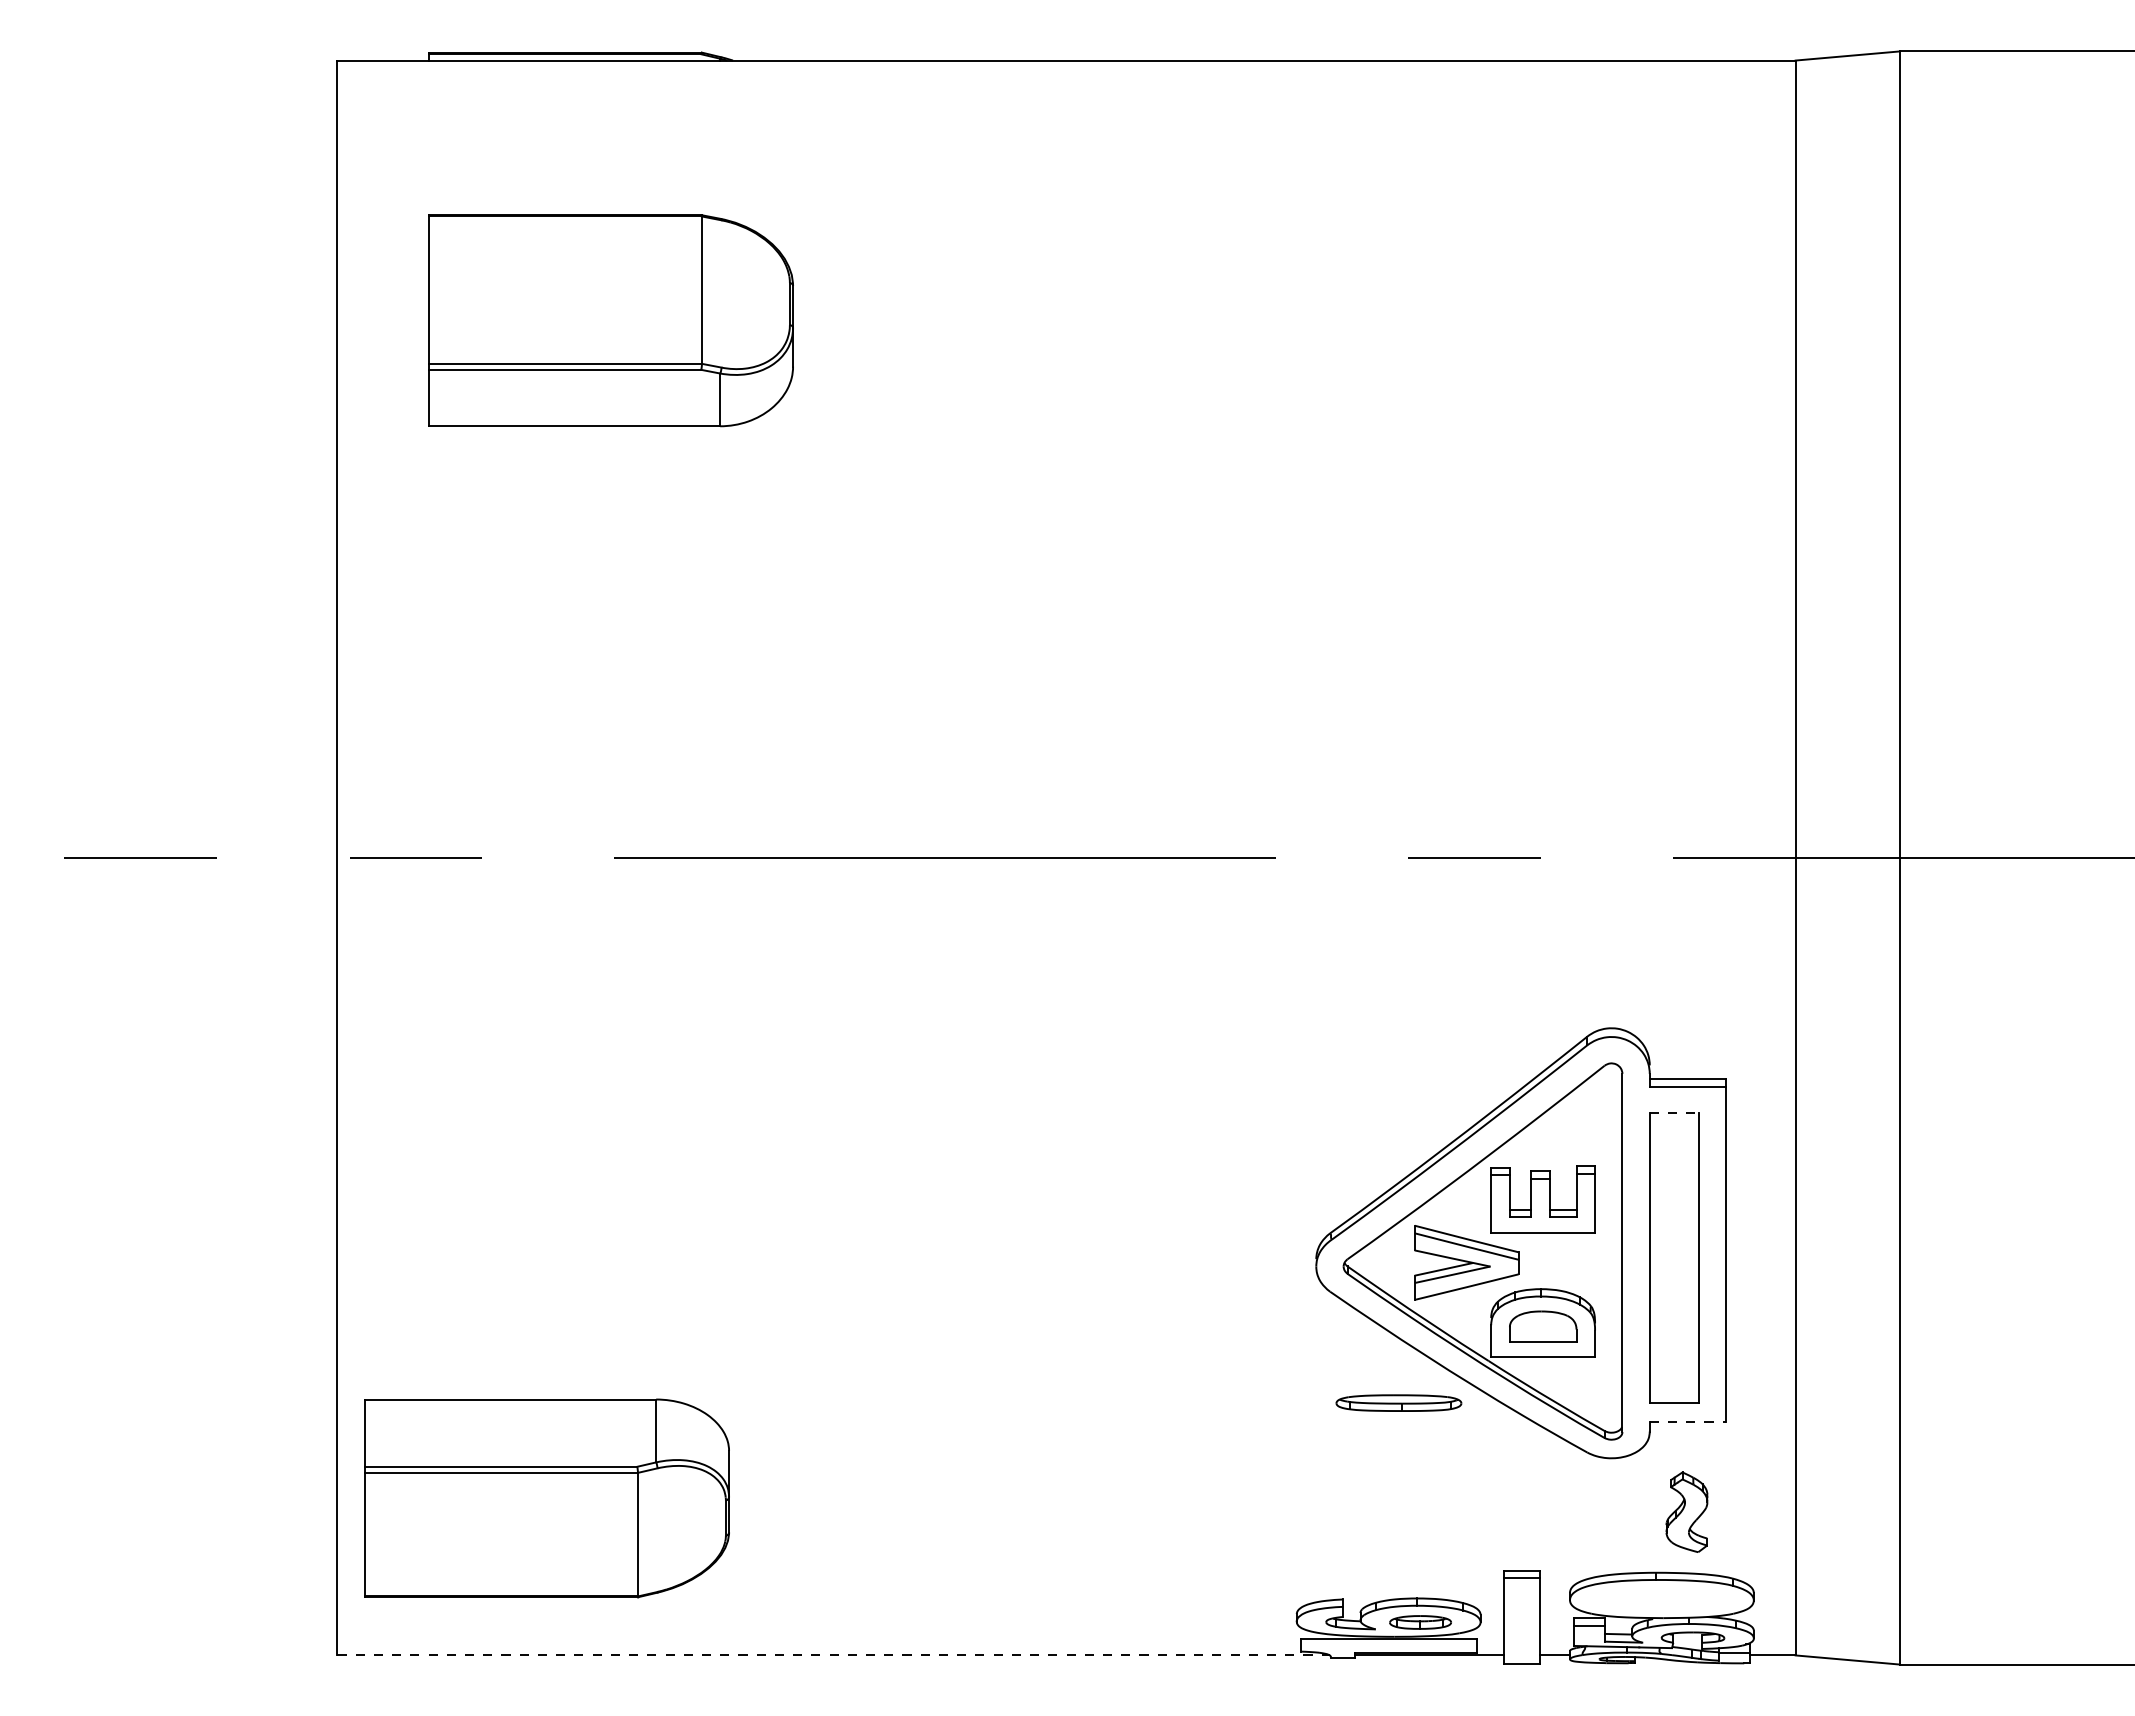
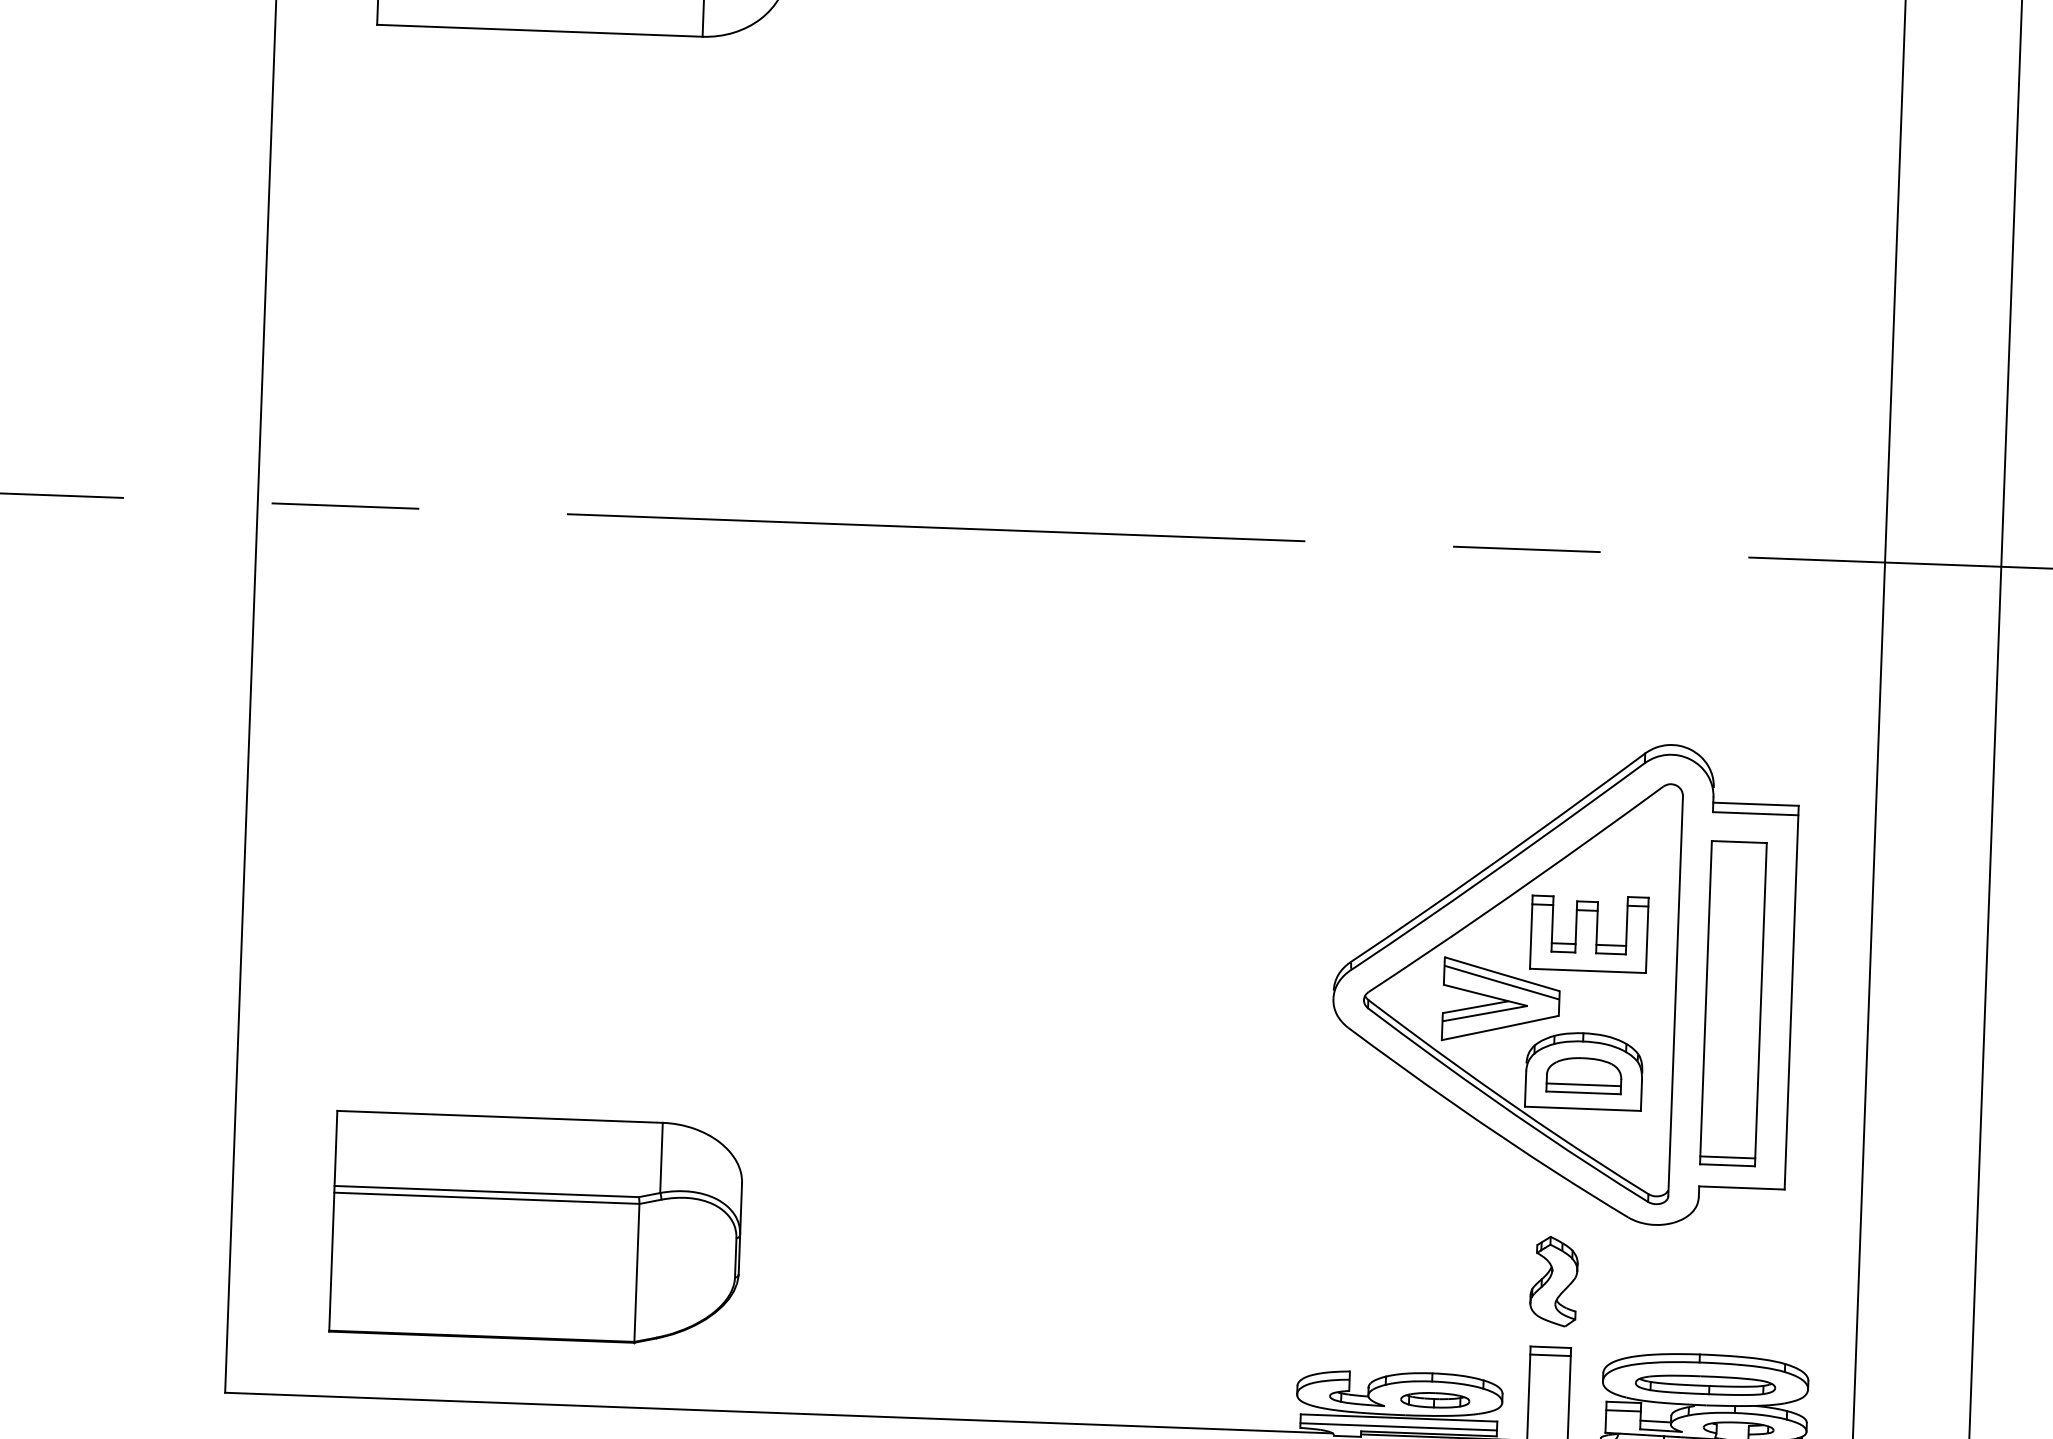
line: (1674, 1112) -> (1739, 841), dashed -> solid
line: (1542, 1335) -> (1583, 1085), added
line: (1673, 1395) -> (1726, 1157), added
part: (1398, 1402) -> (1705, 1384), moved
line: (1688, 1422) -> (1742, 1188), dashed -> solid
part: (546, 1498) -> (536, 1228), moved
part: (1686, 1511) -> (1553, 1280), moved
line: (1388, 1647) -> (1398, 1426), added
line: (834, 1655) -> (779, 1413), dashed -> solid

